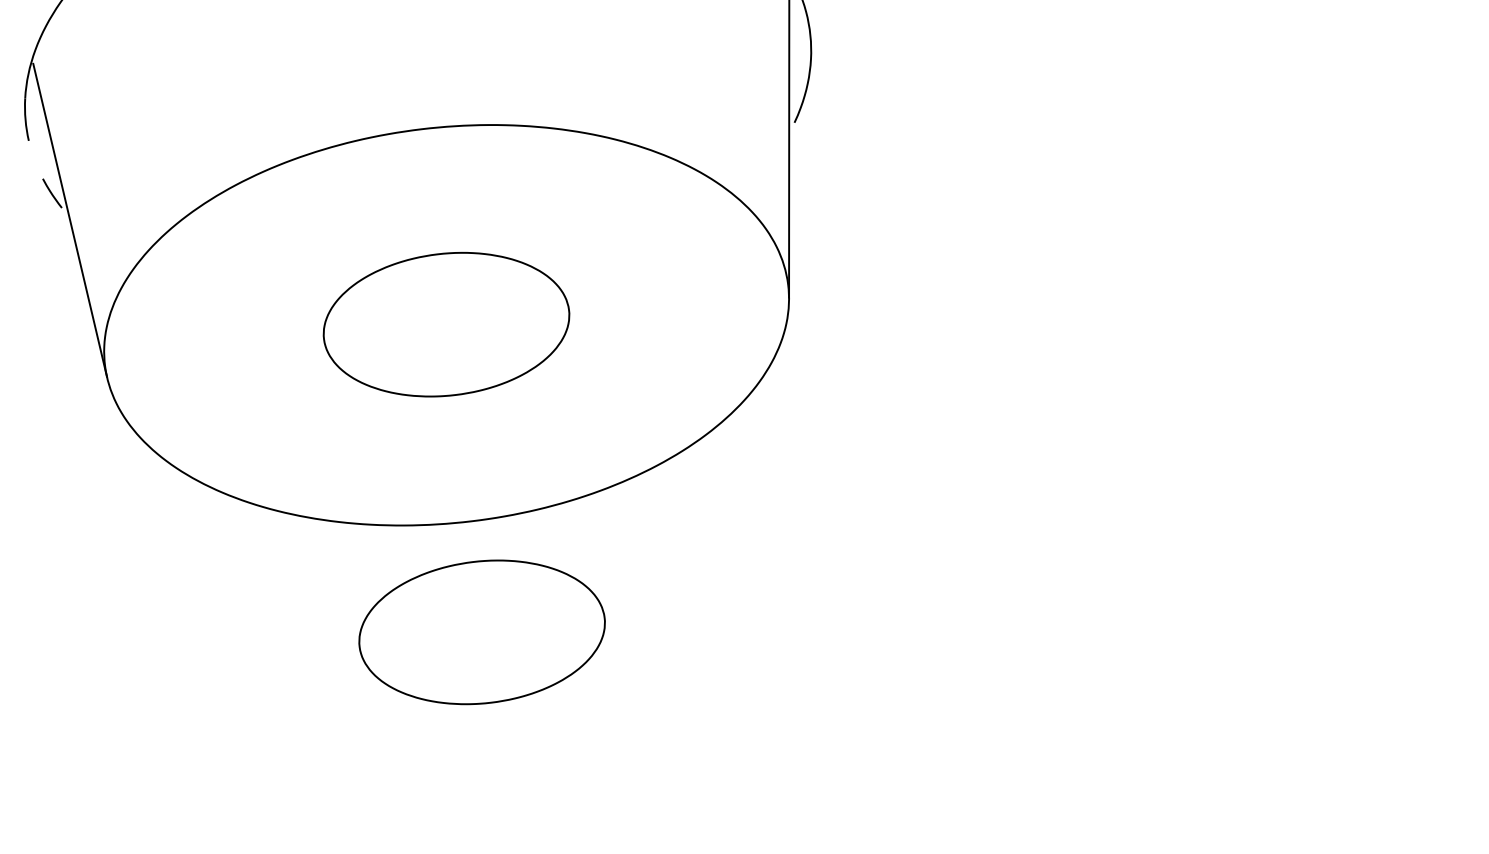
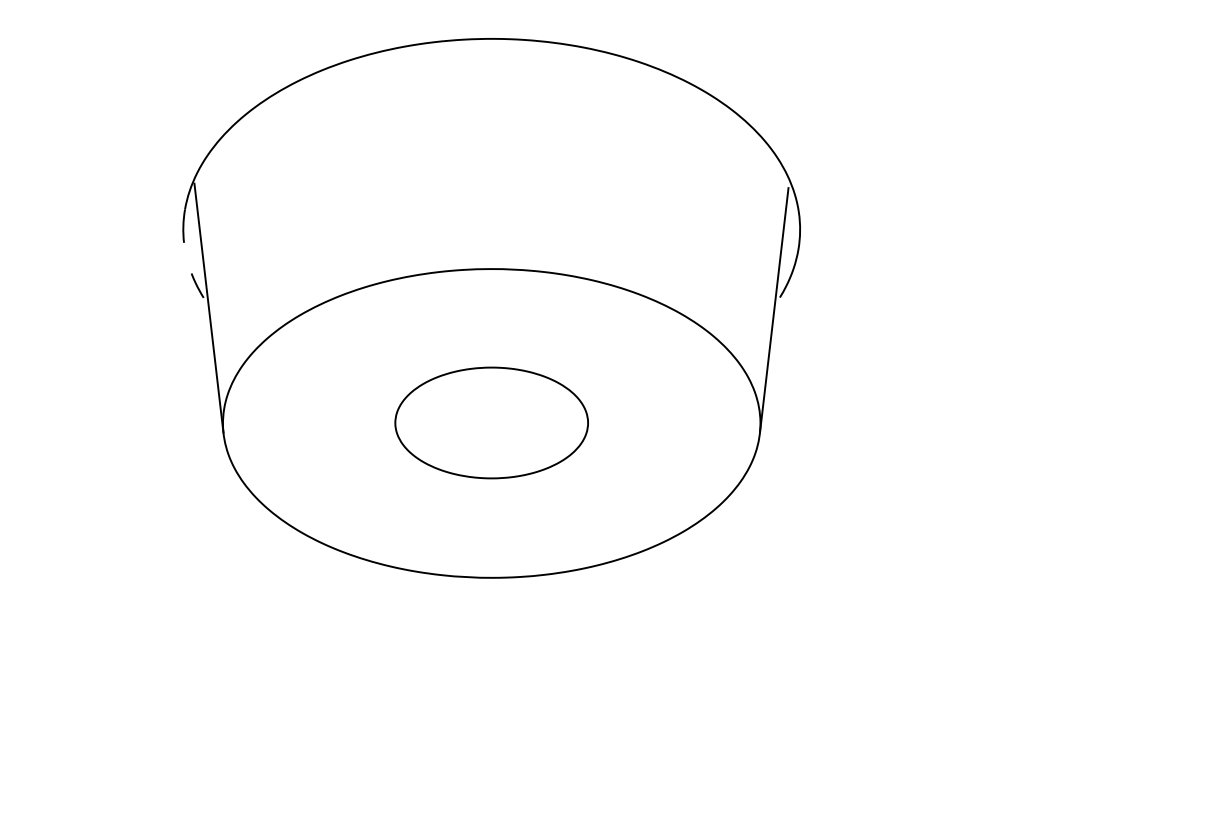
part: (481, 631) -> (491, 664), removed

